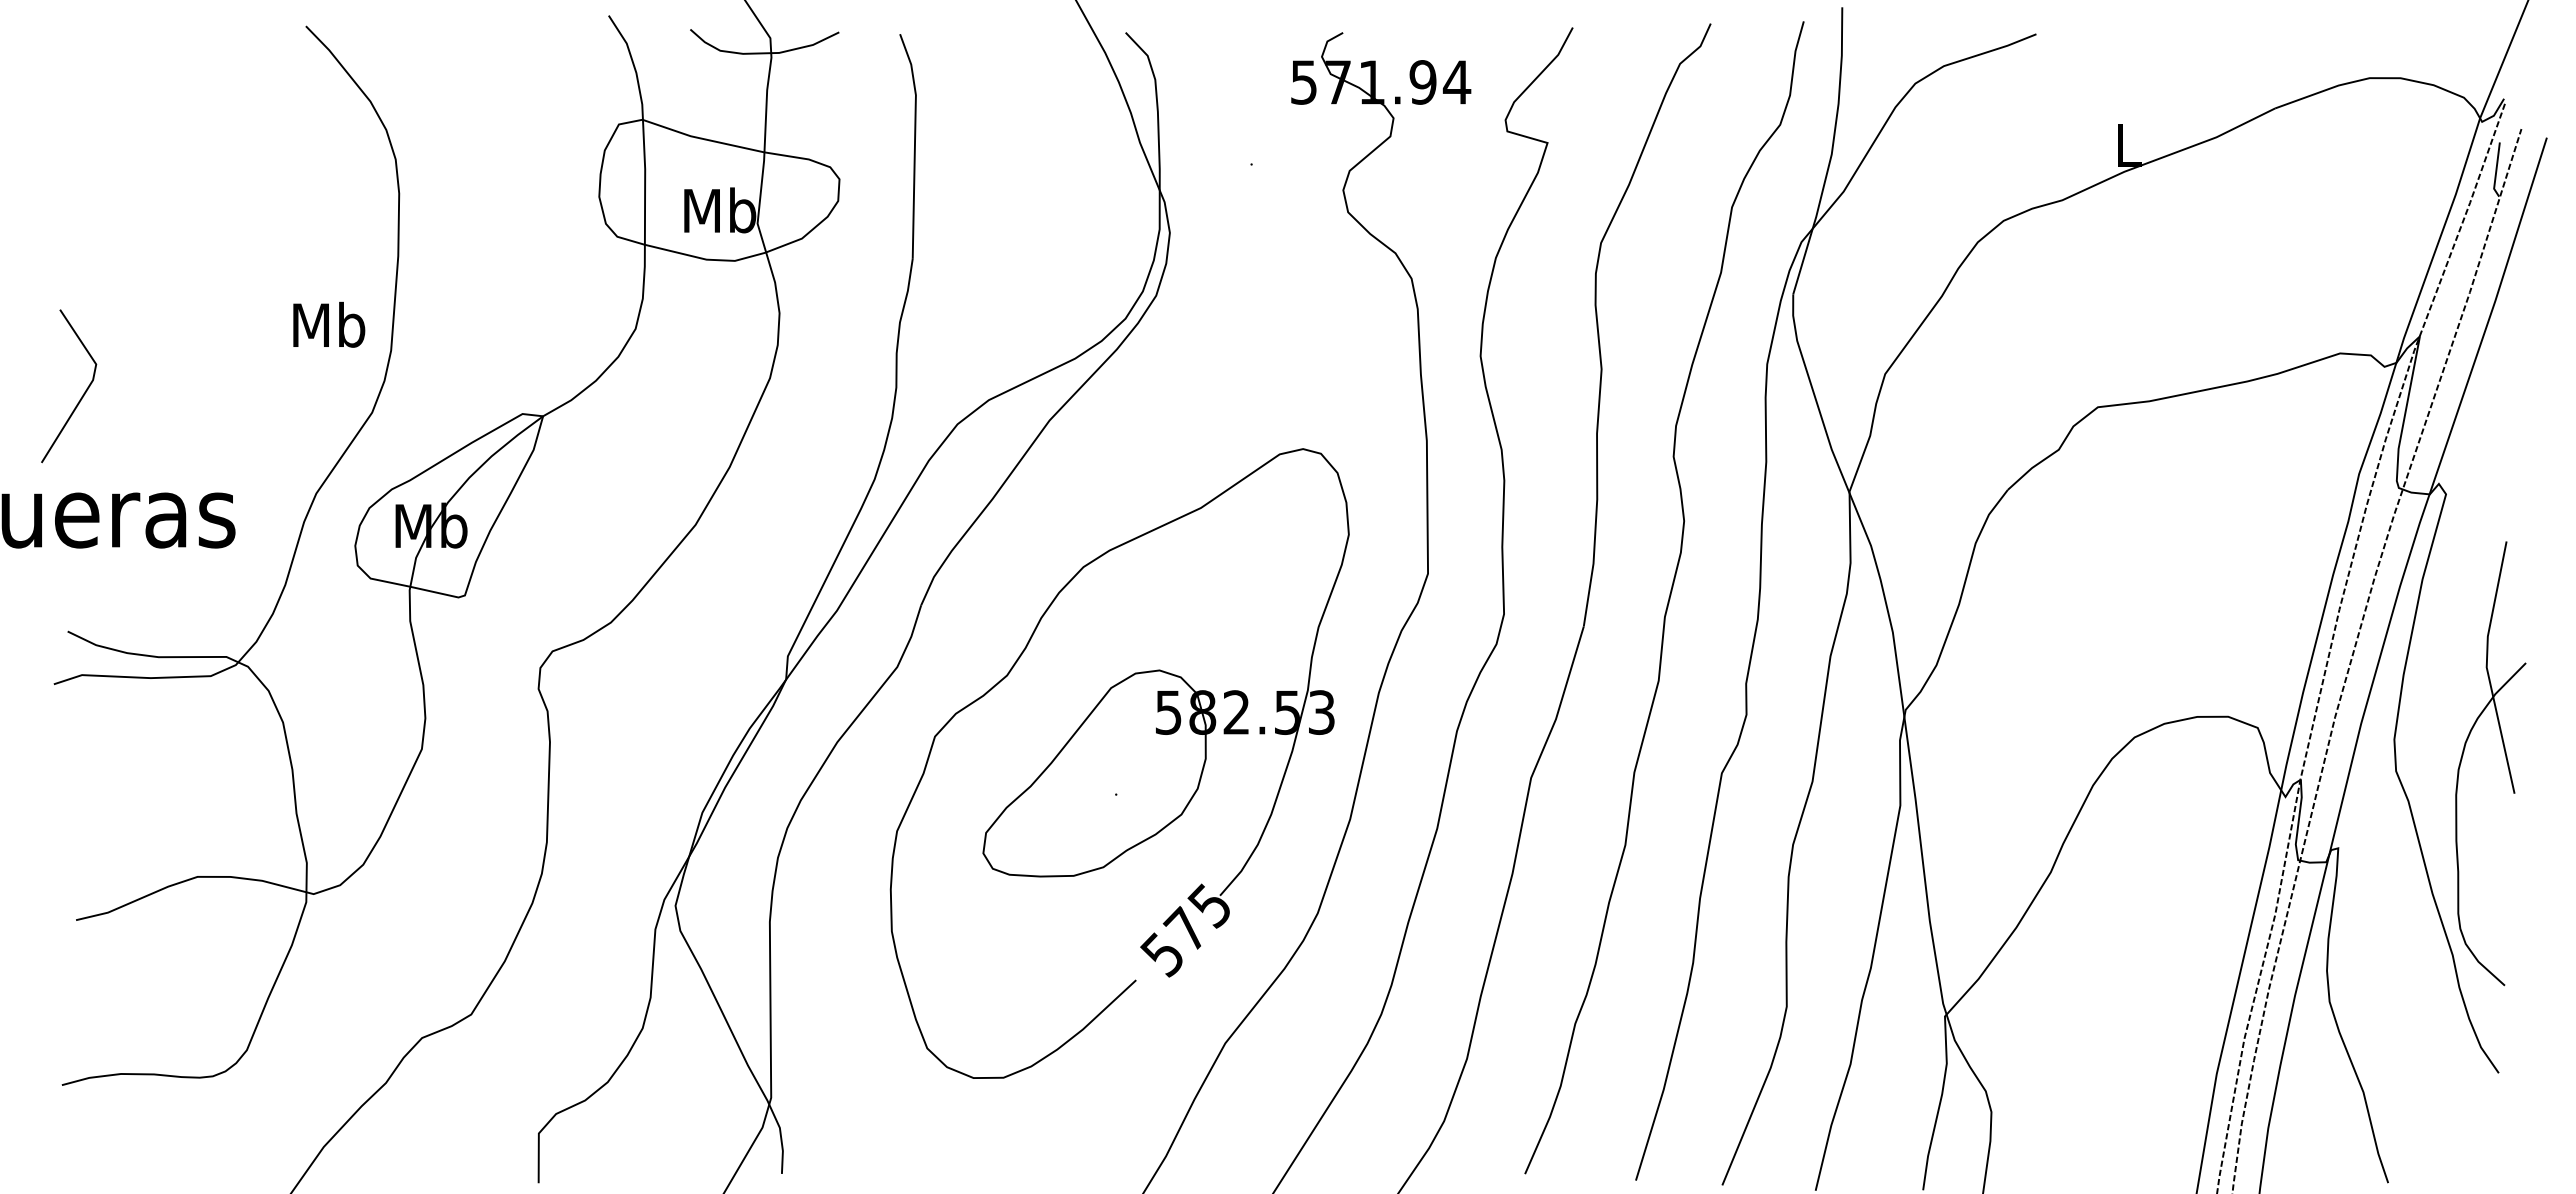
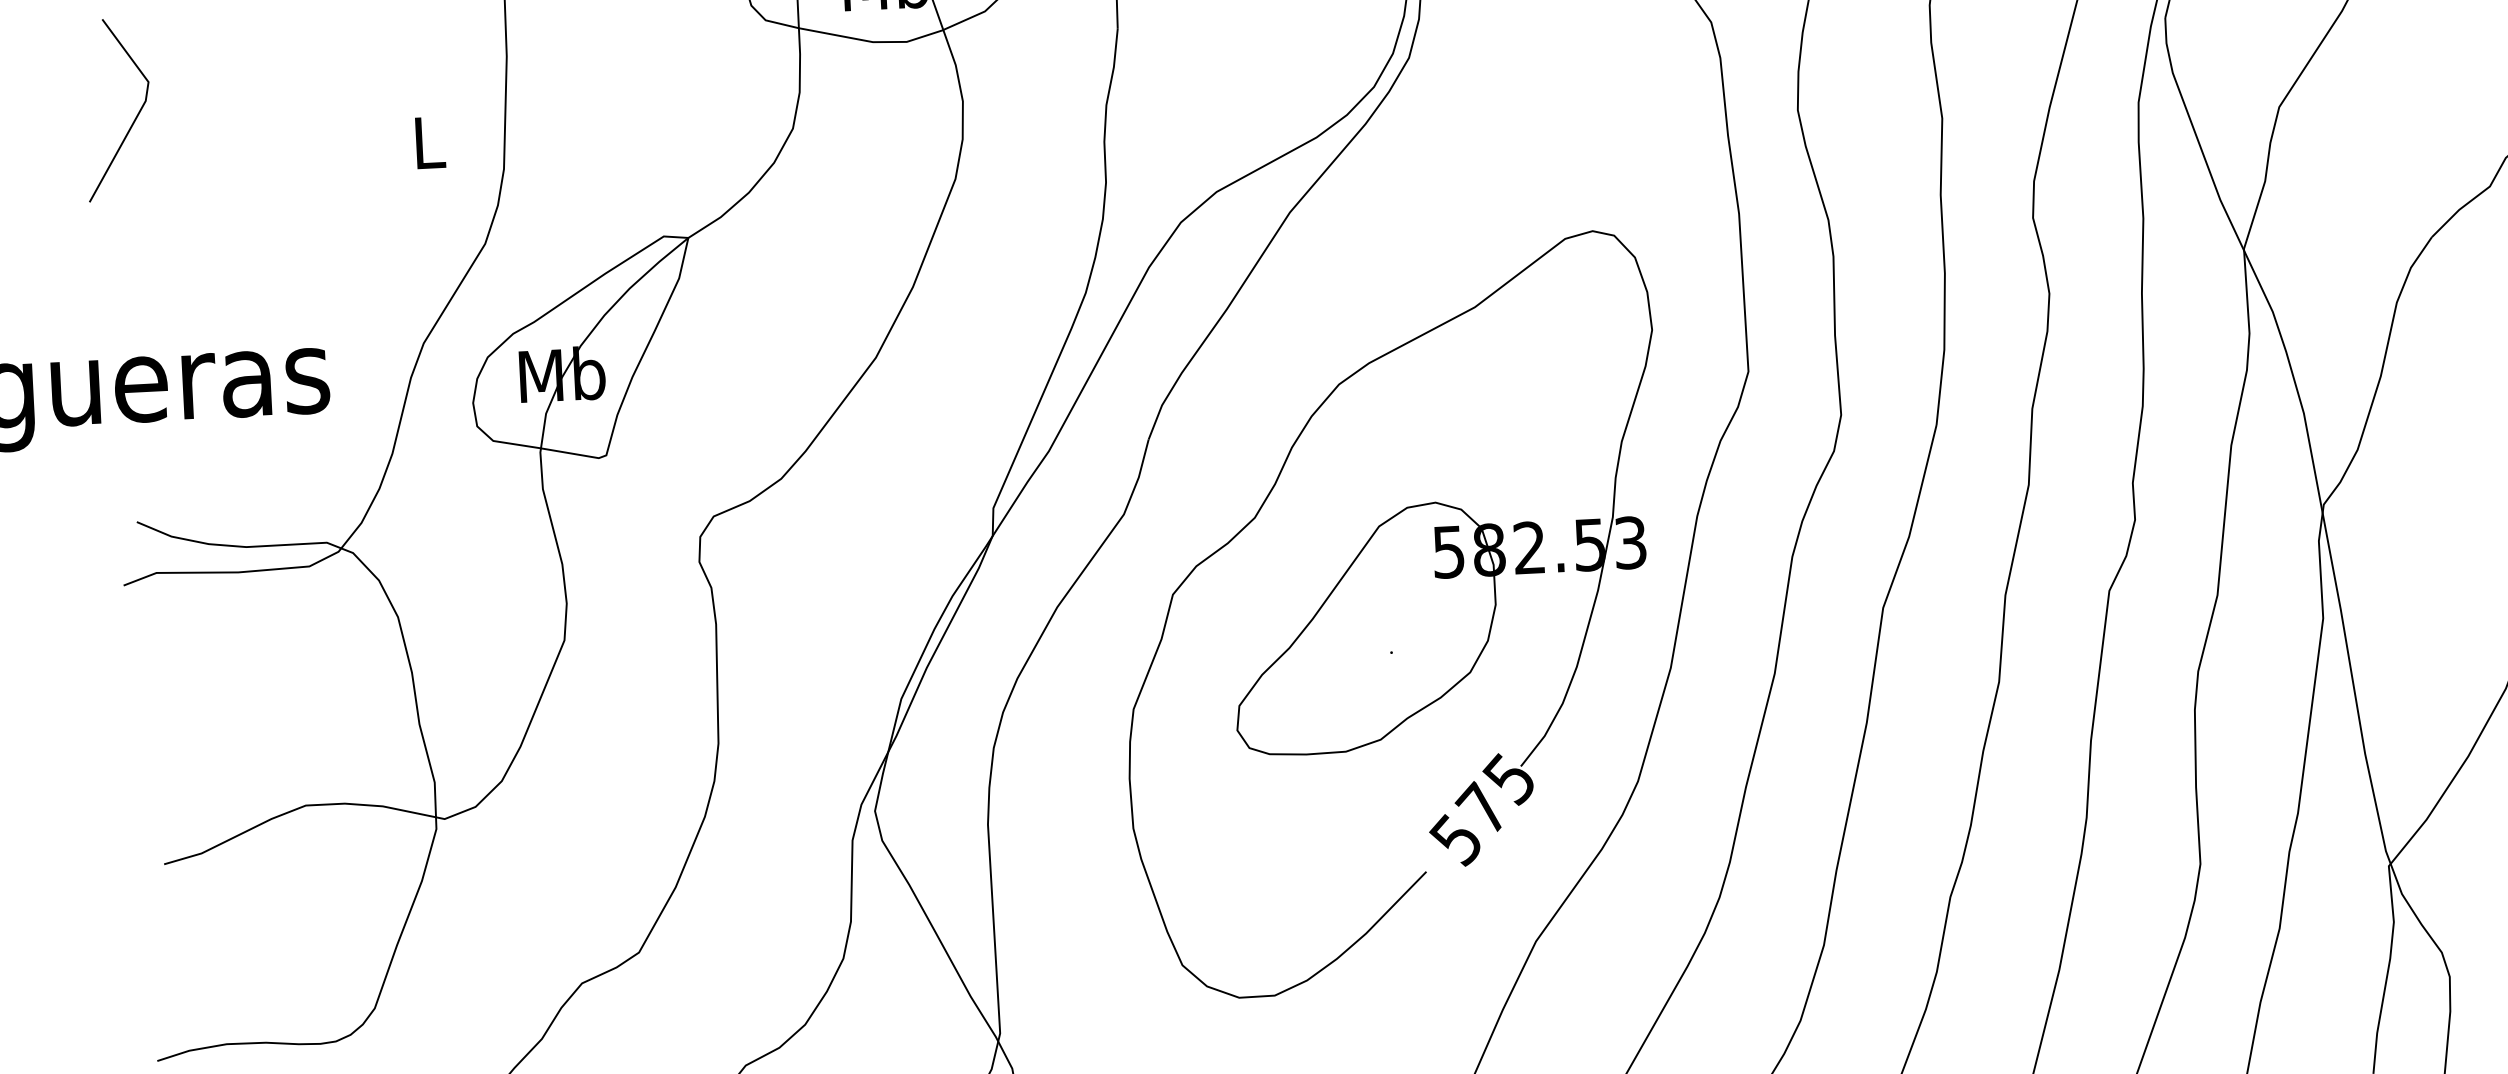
text: (329, 324) -> (429, 141), Mb -> L
line: (81, 396) -> (132, 121), moved

